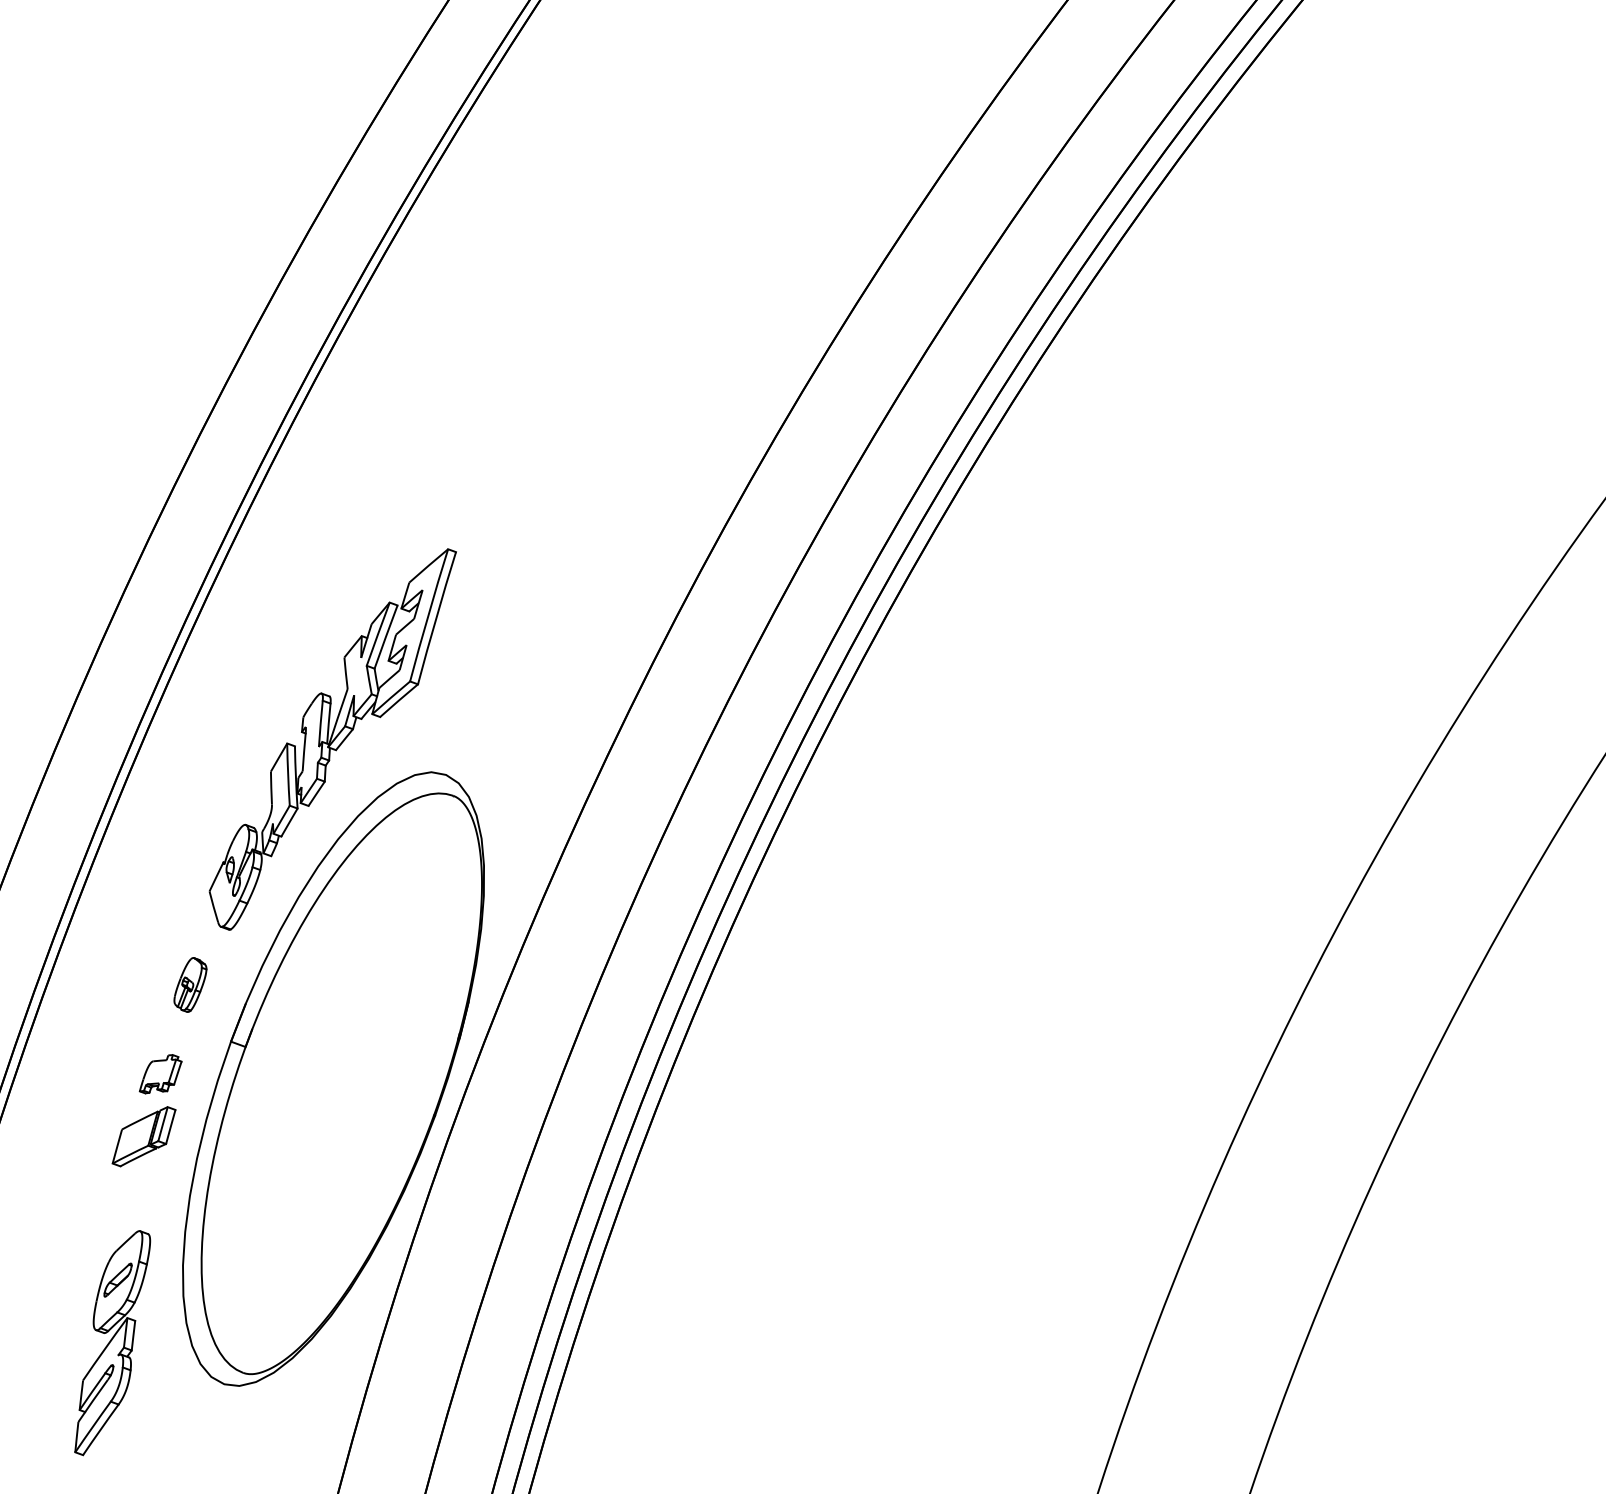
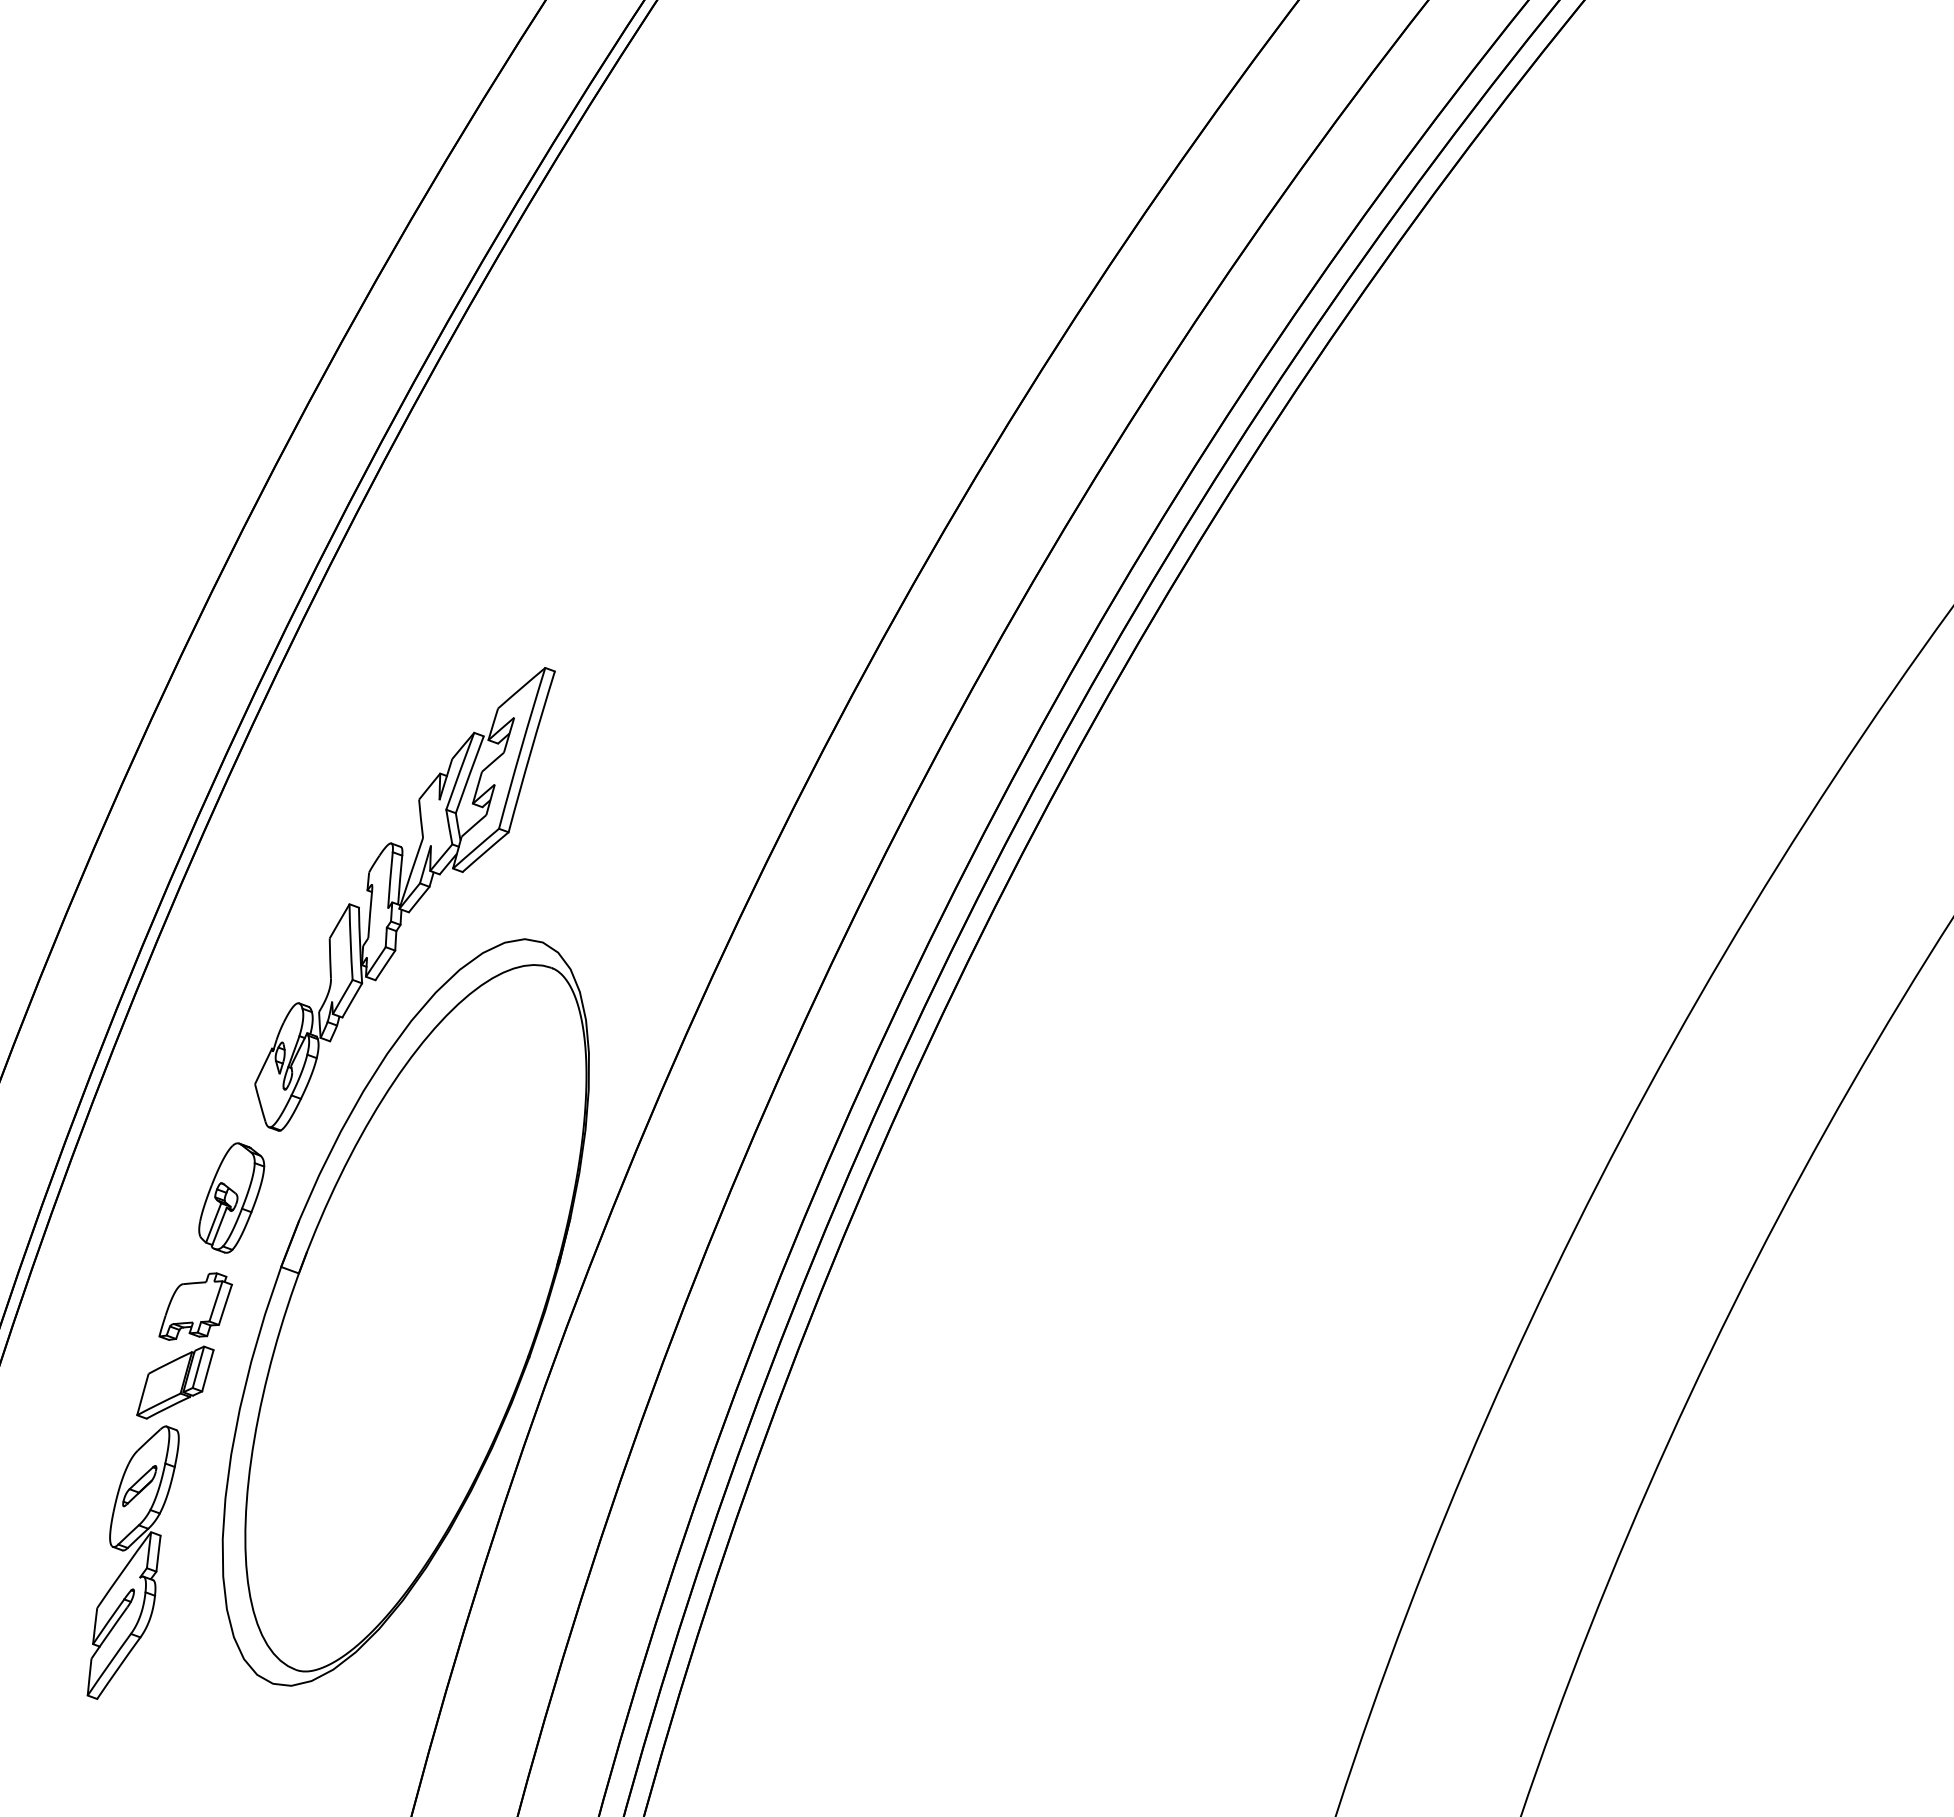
part: (190, 984) -> (231, 1197), size x1.67
part: (160, 1074) -> (195, 1306), size x1.43
part: (112, 1342) -> (132, 1562), moved

